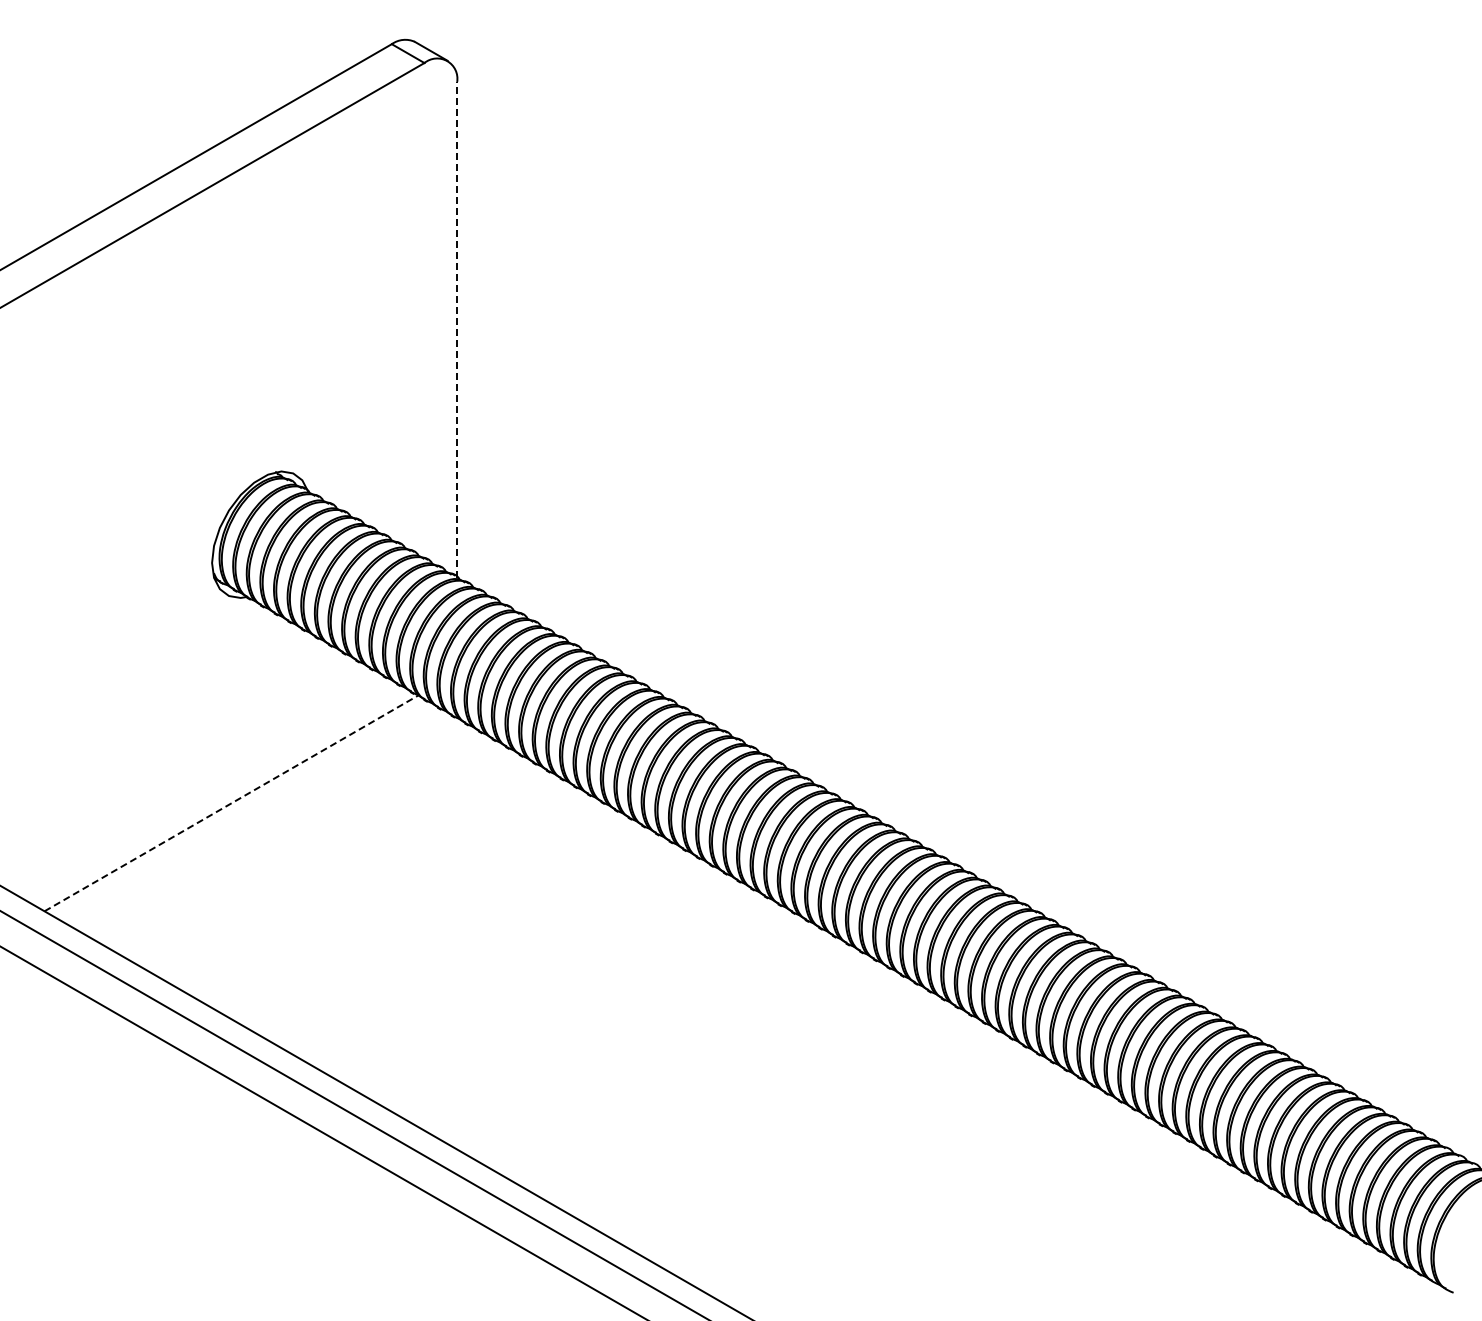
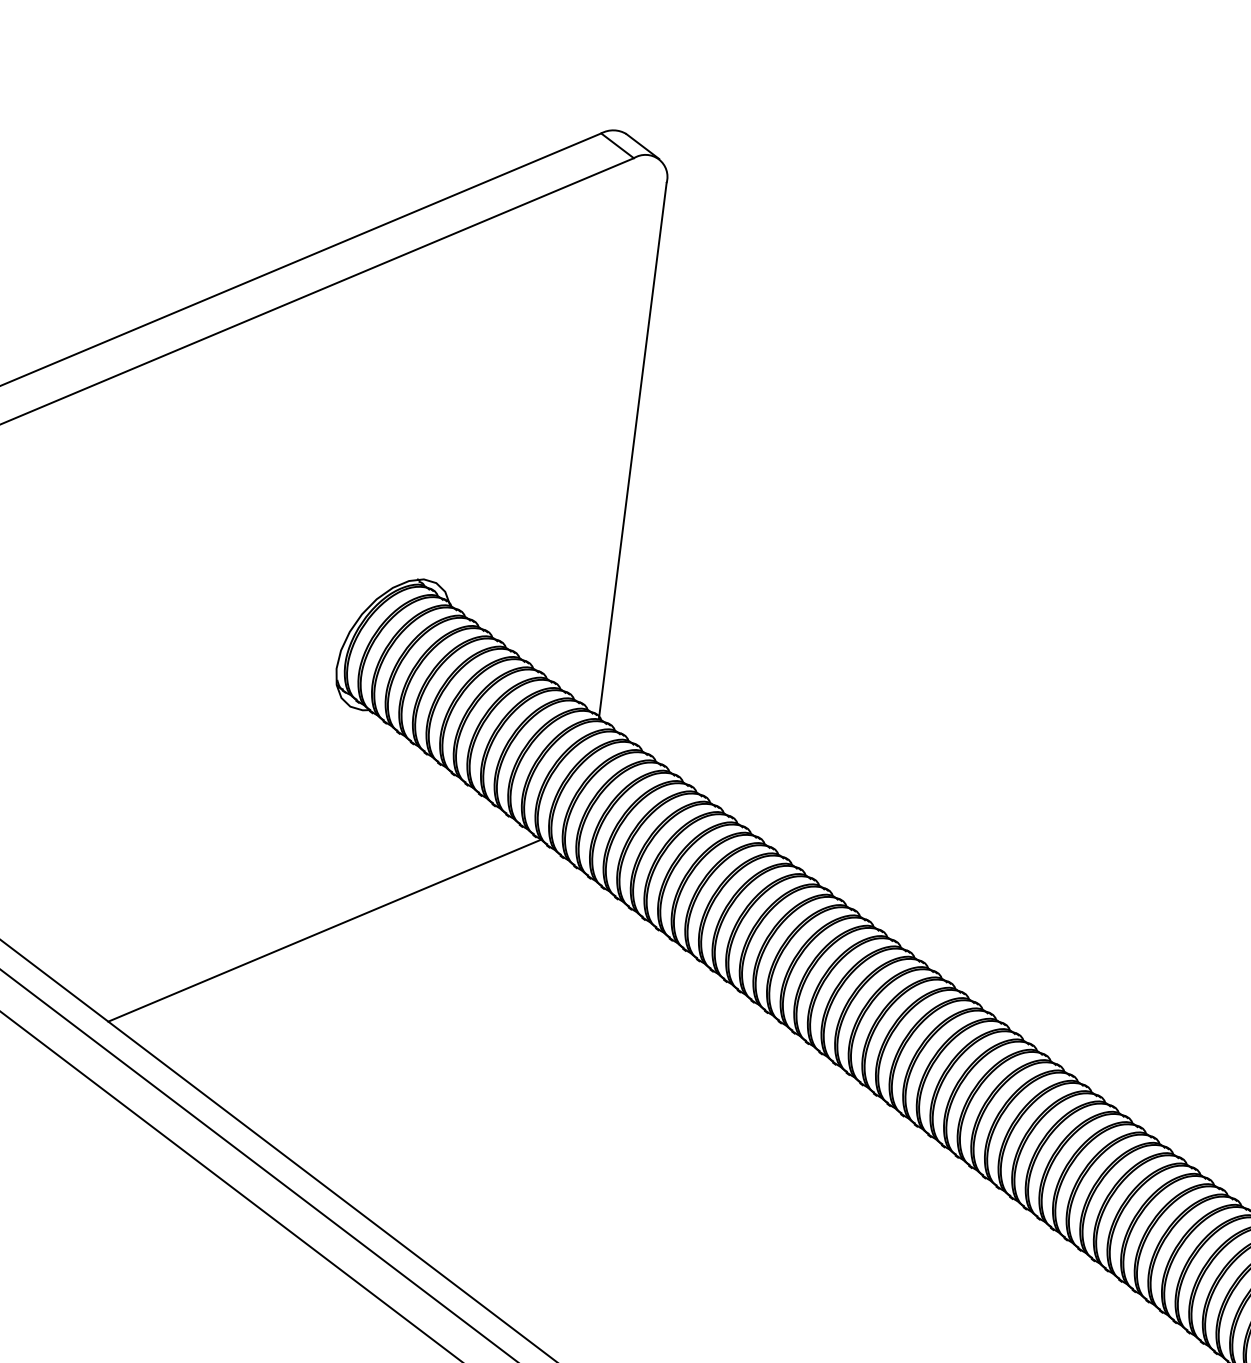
line: (457, 329) -> (633, 450), dashed -> solid
line: (231, 803) -> (324, 930), dashed -> solid

